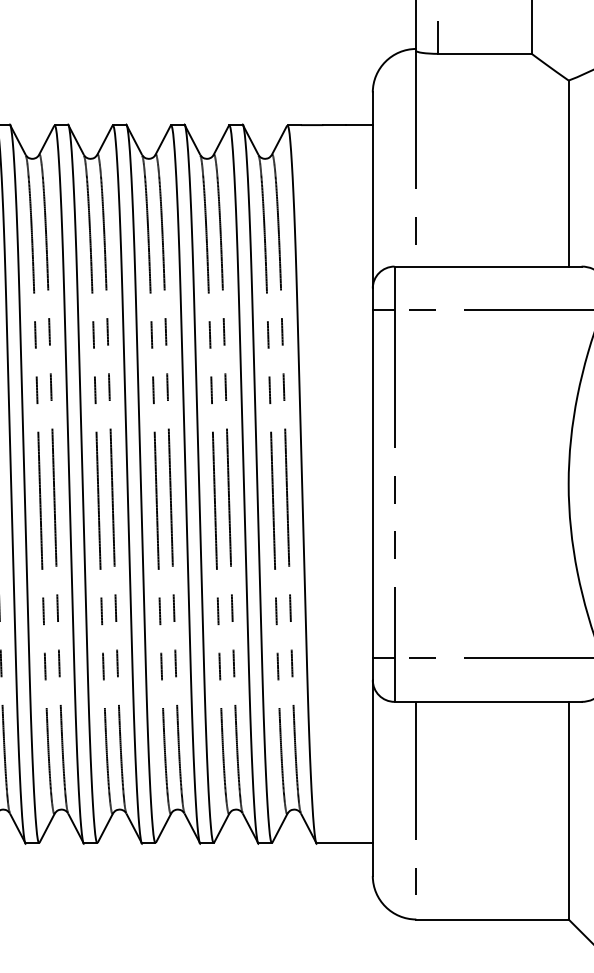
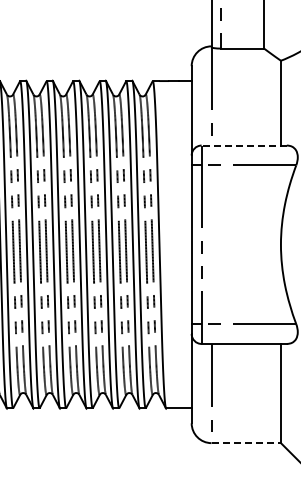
line: (488, 266) -> (244, 145), solid -> dashed
line: (493, 920) -> (246, 443), solid -> dashed

